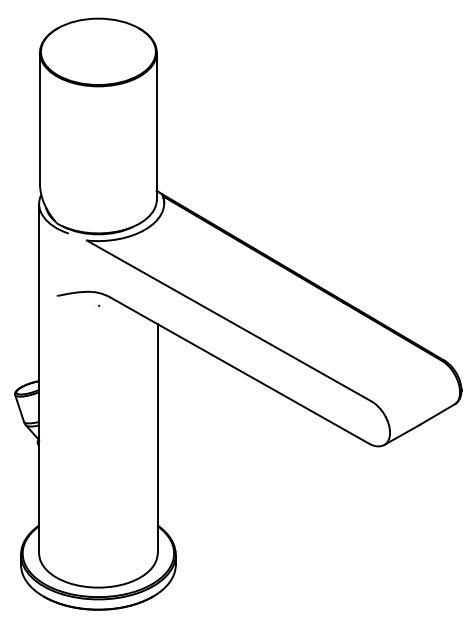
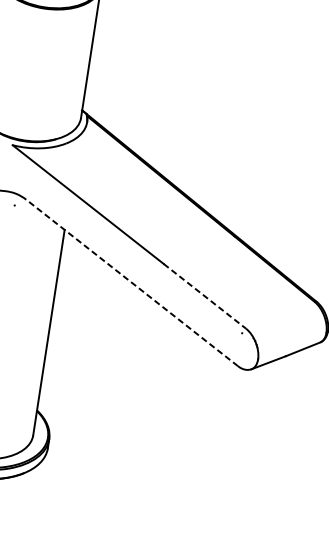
line: (240, 370) -> (132, 282), solid -> dashed
line: (321, 373) -> (204, 296), solid -> dashed

